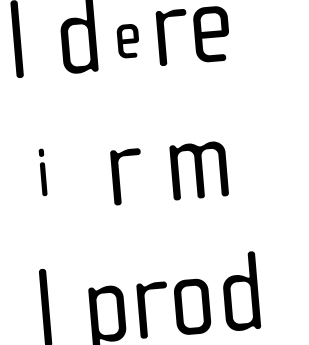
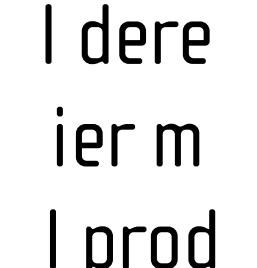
part: (128, 41) -> (132, 42), size x1.67
part: (42, 172) -> (59, 136), size x1.67
part: (83, 180) -> (89, 145), added

